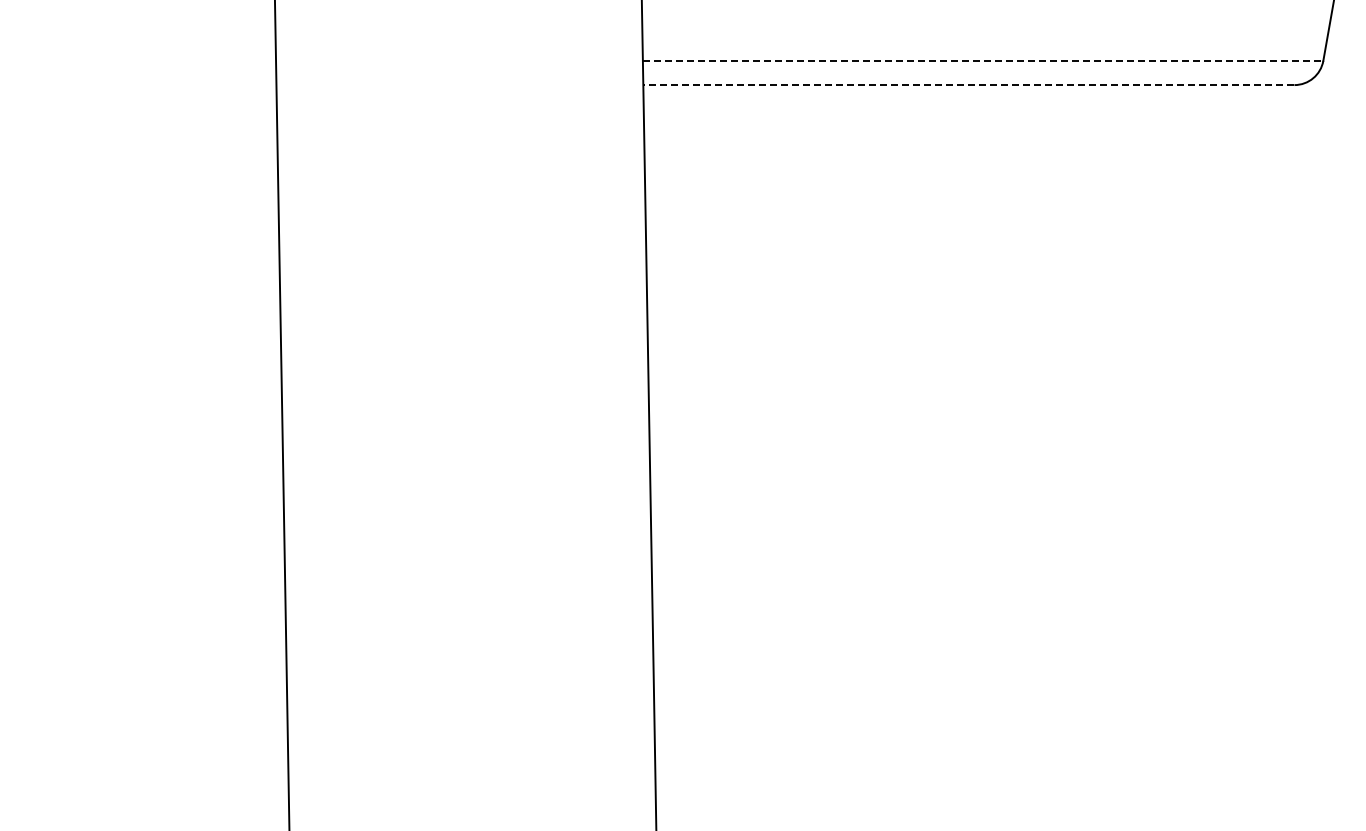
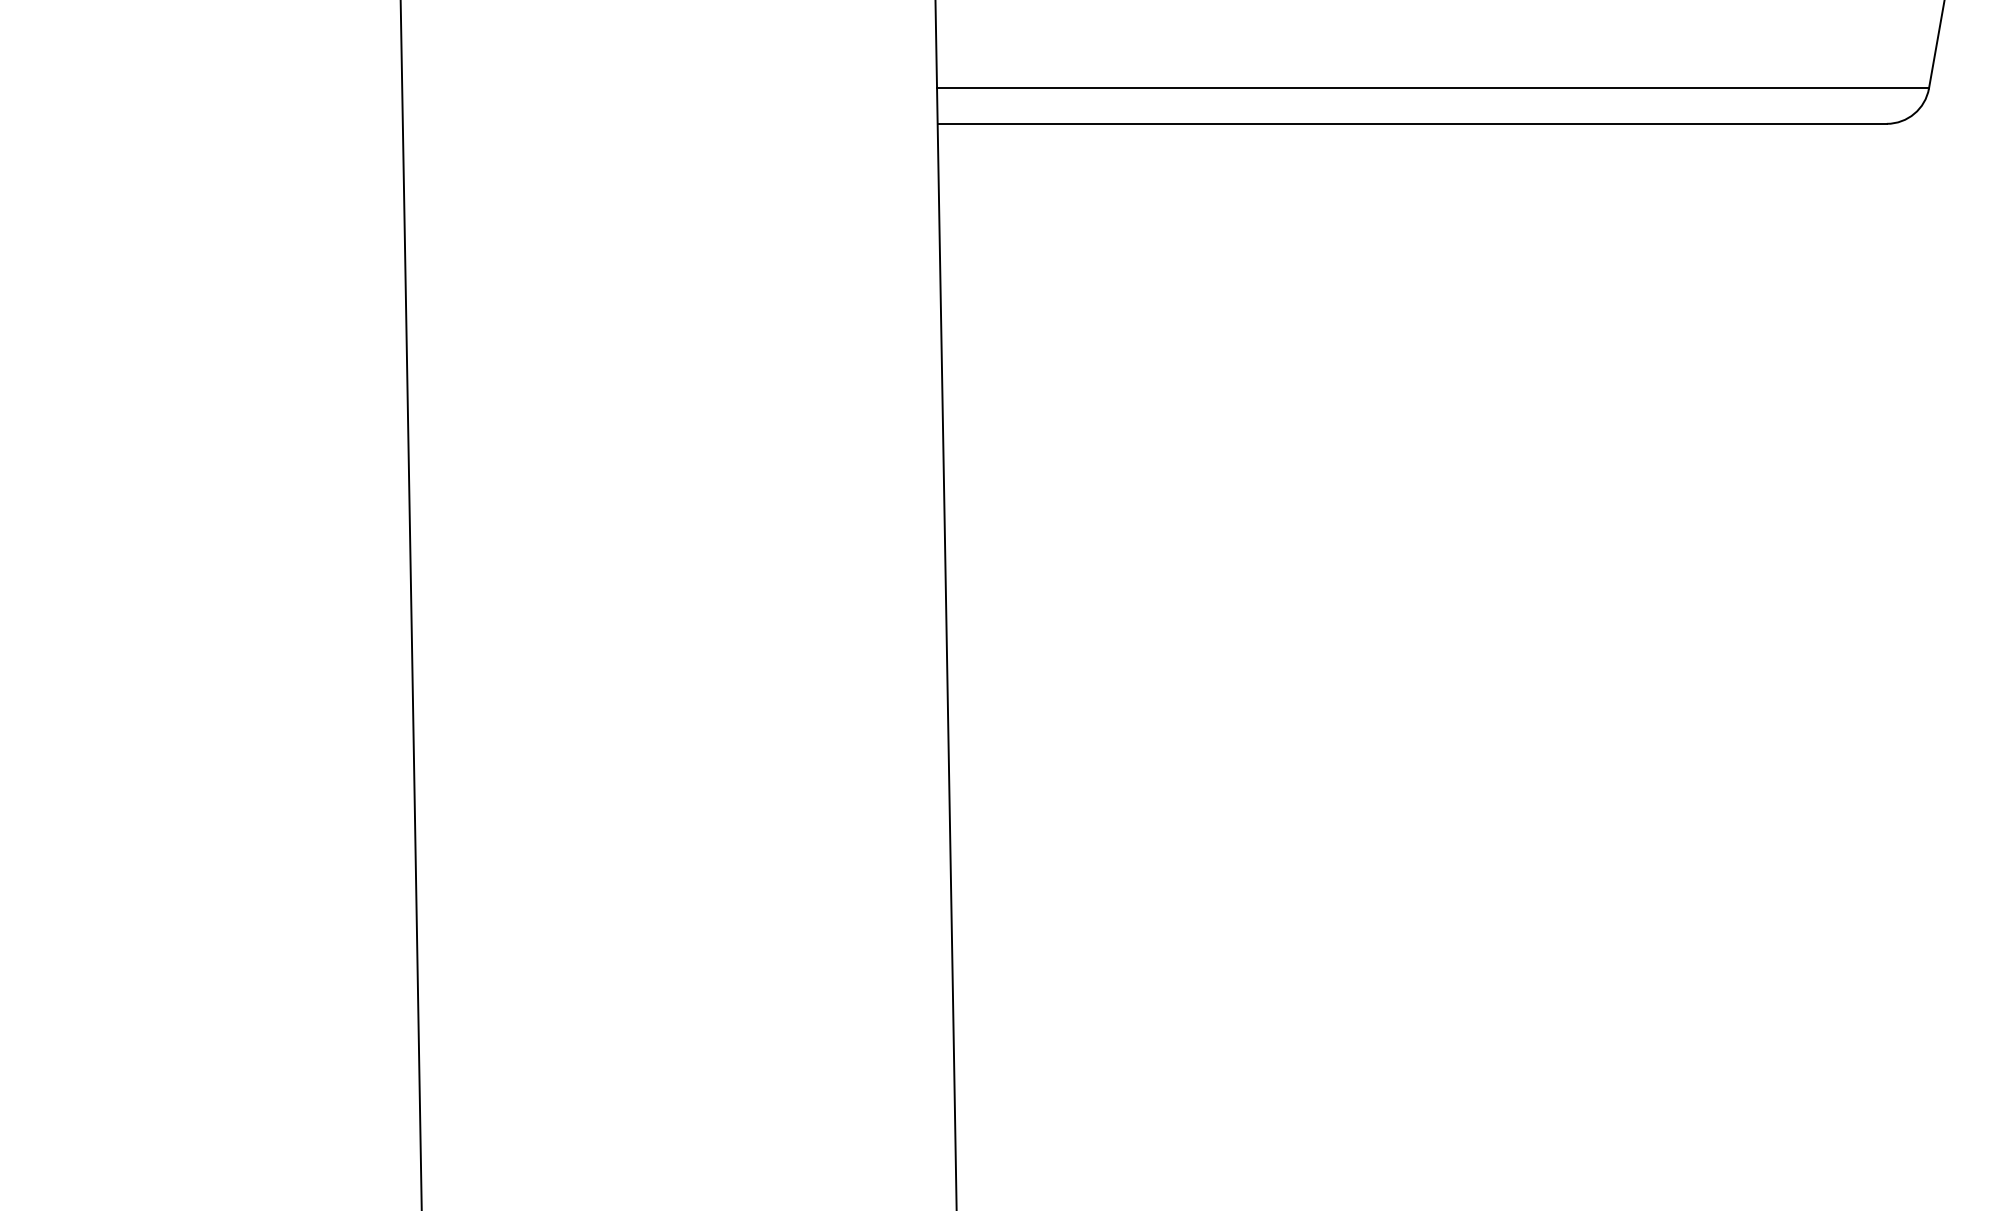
line: (983, 60) -> (1433, 87), dashed -> solid
line: (968, 85) -> (1411, 124), dashed -> solid

